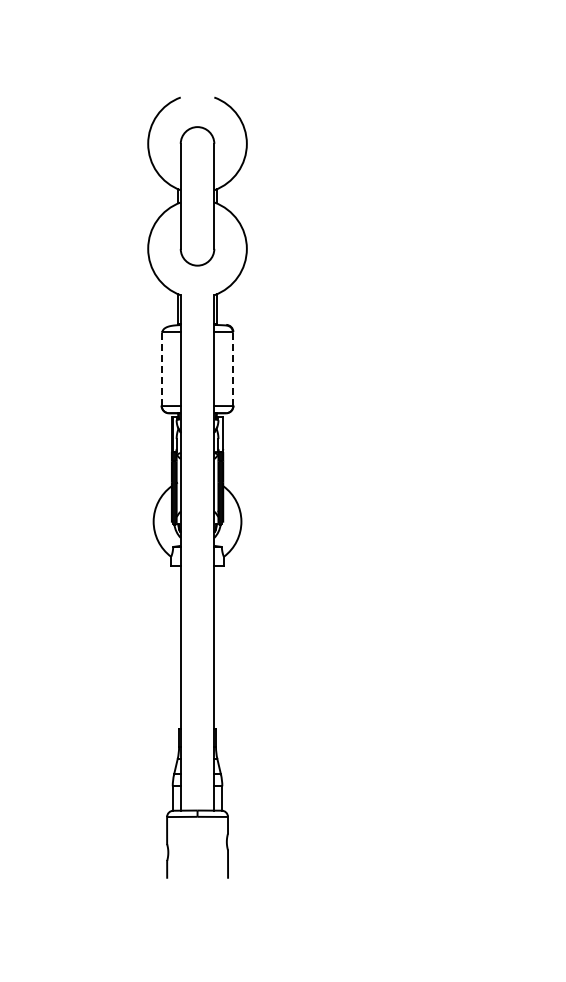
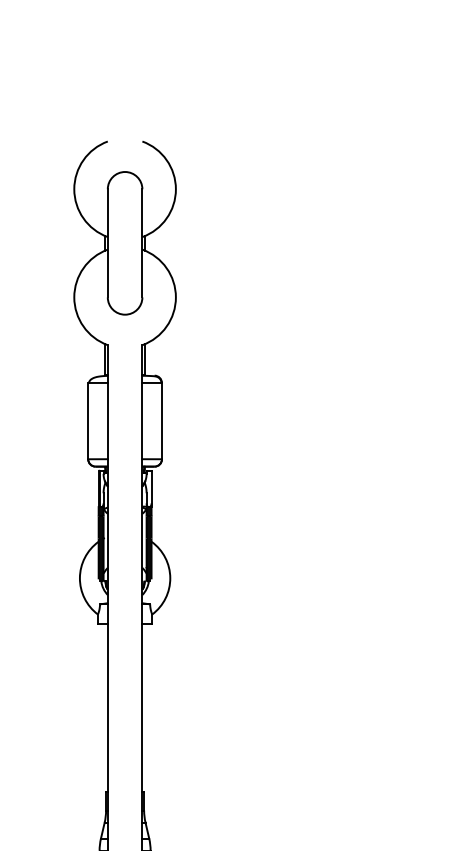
line: (161, 368) -> (87, 420), dashed -> solid
line: (233, 368) -> (162, 420), dashed -> solid

